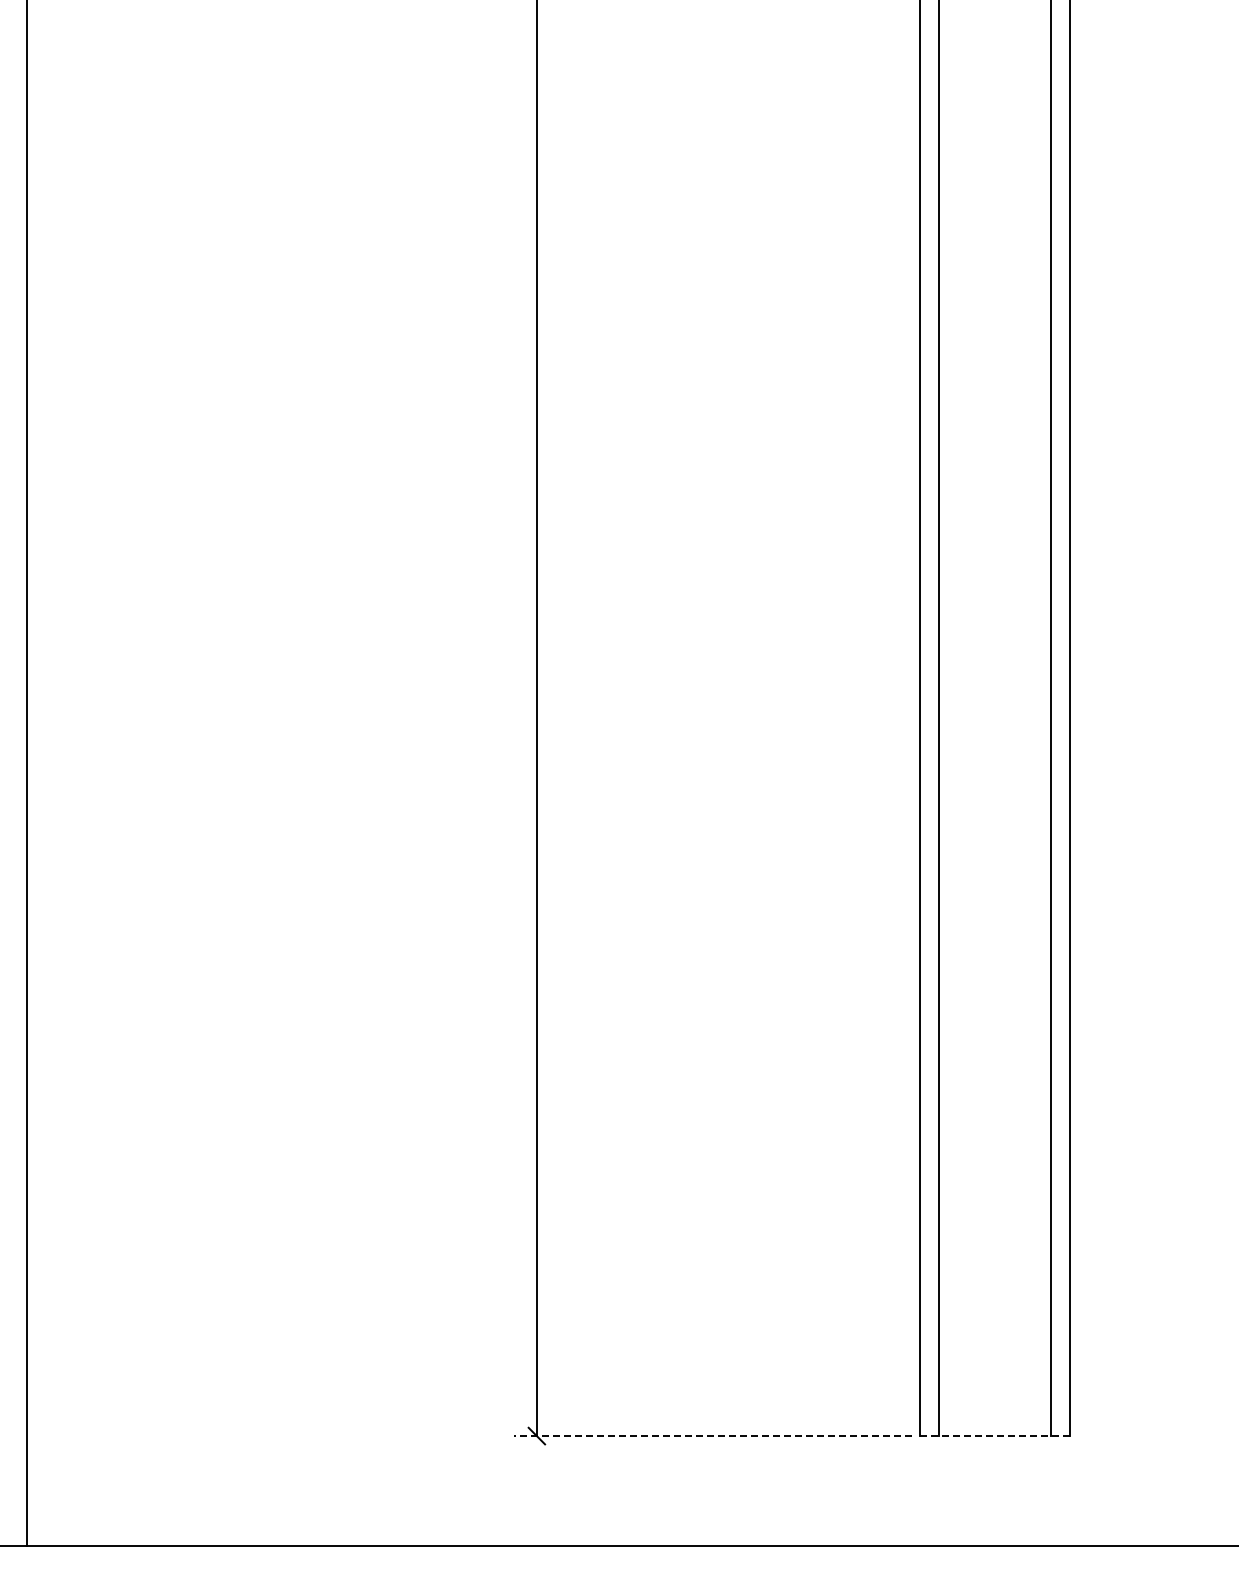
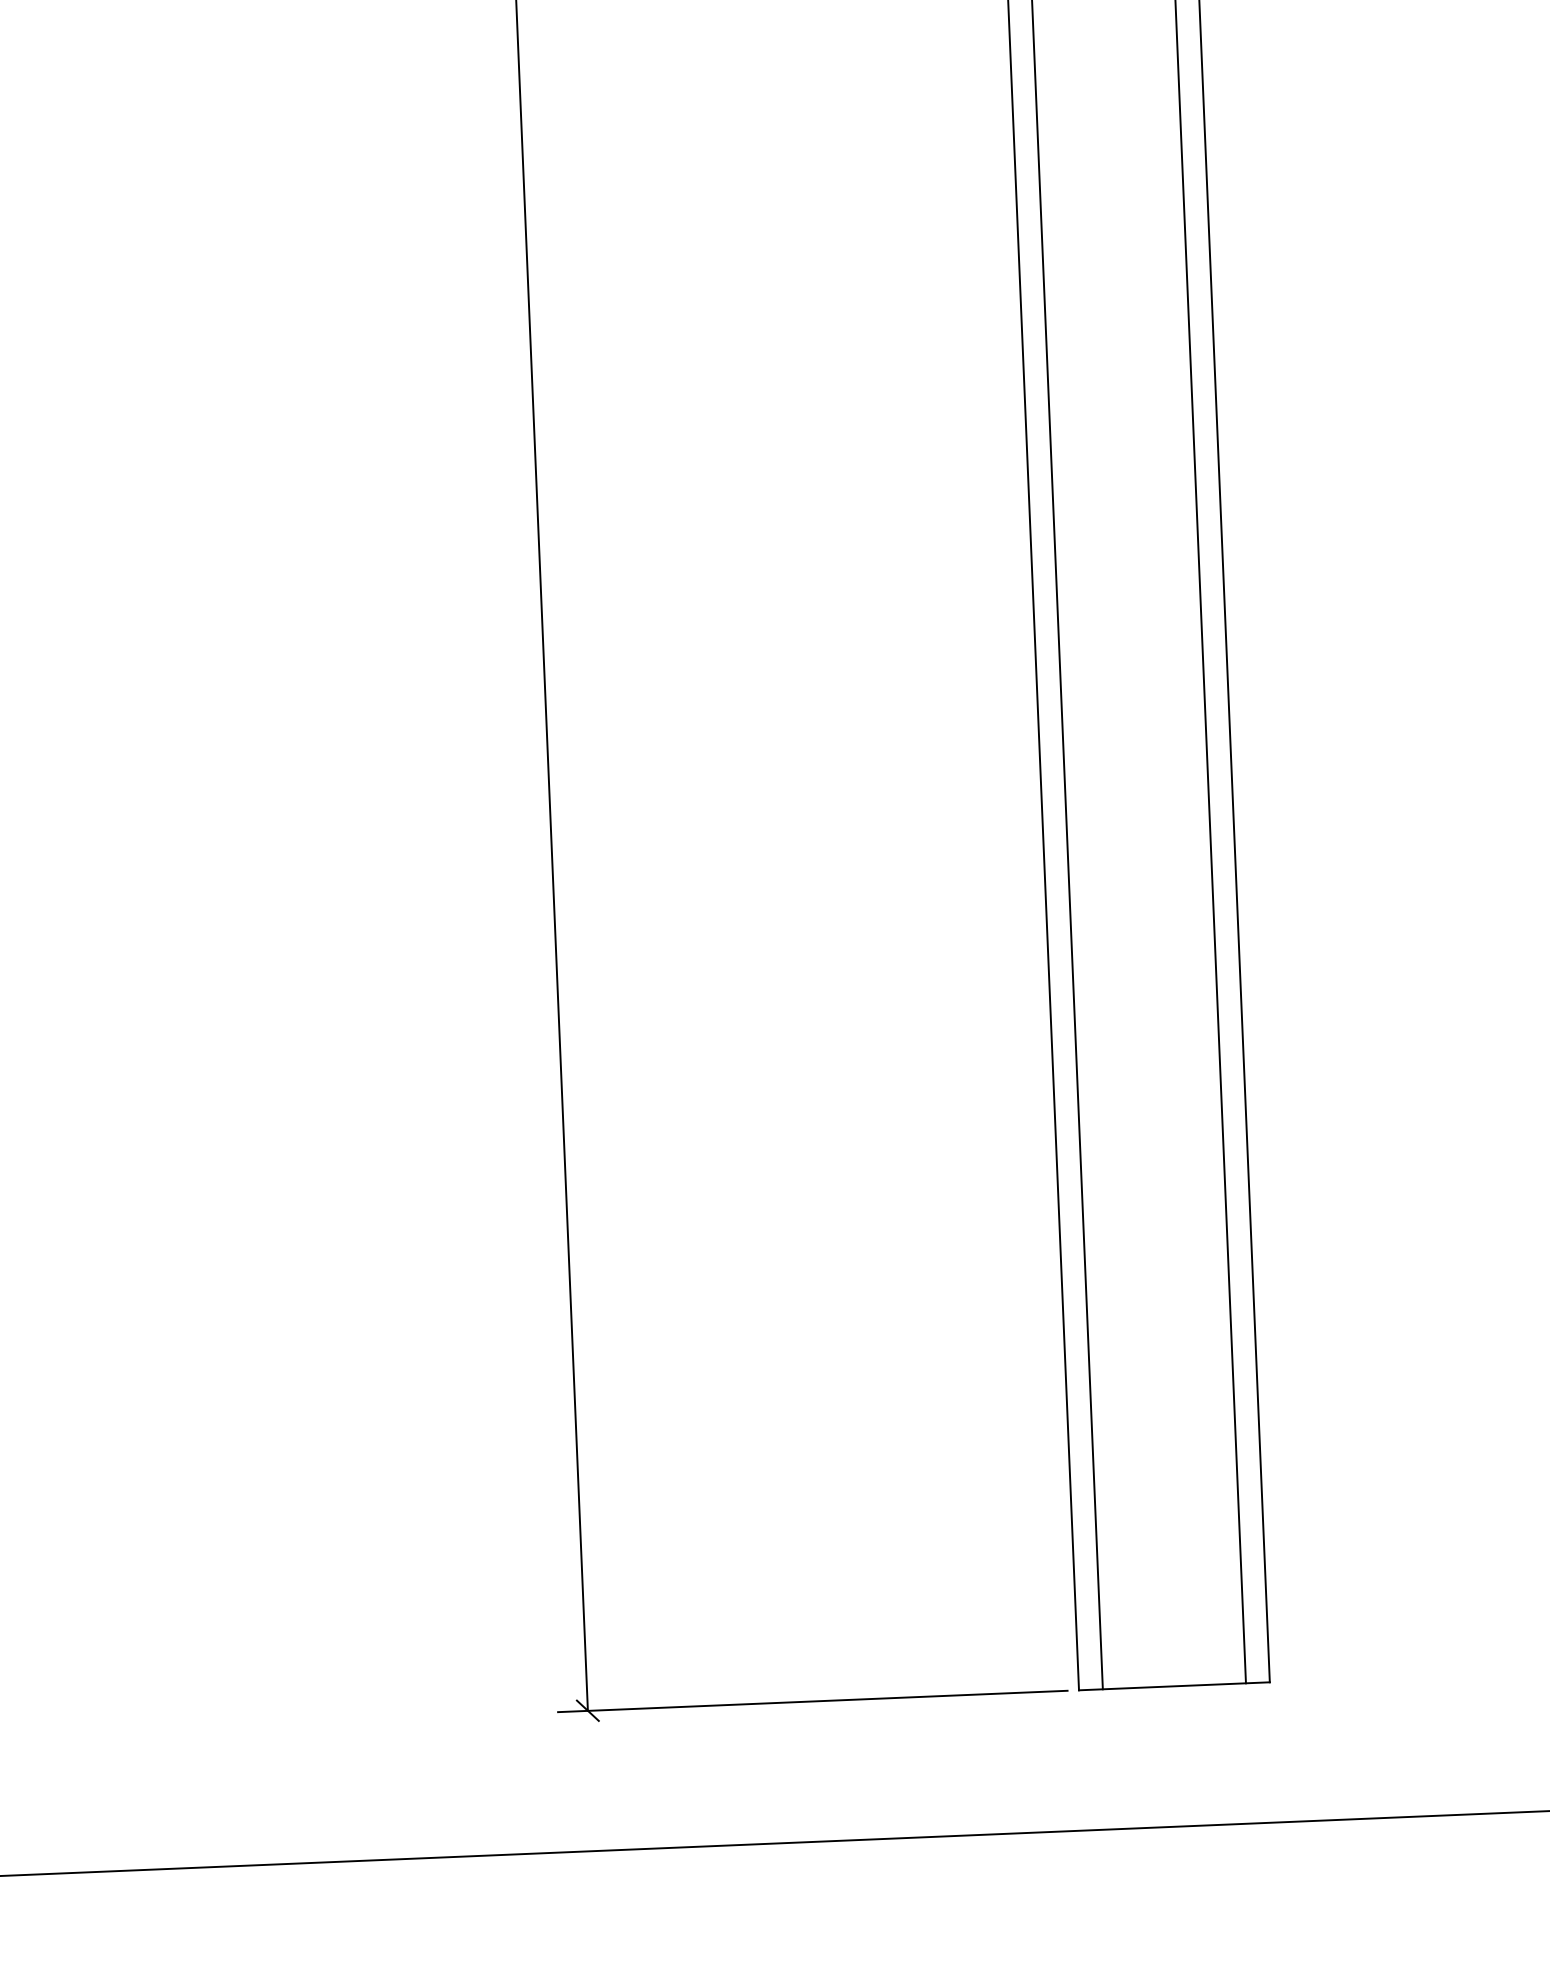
line: (712, 1436) -> (812, 1701), dashed -> solid
line: (994, 1436) -> (1173, 1686), dashed -> solid

